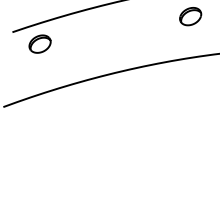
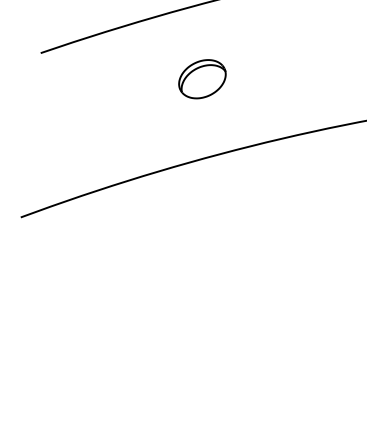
part: (39, 43) -> (201, 77), moved

